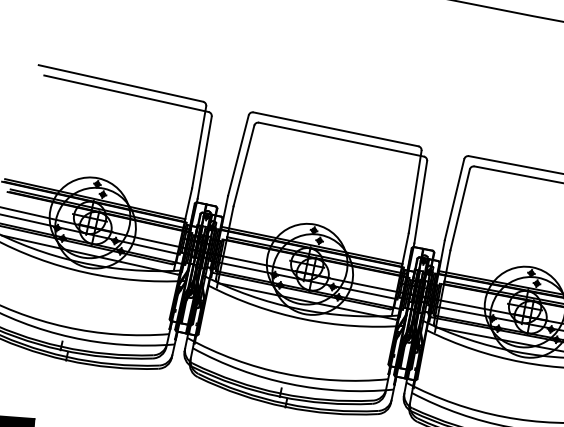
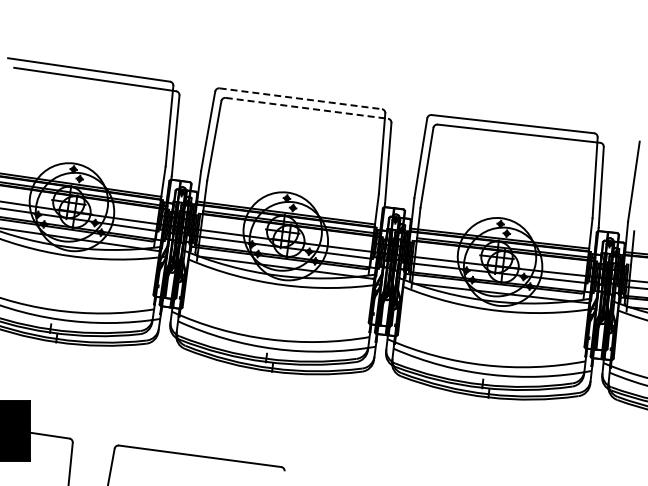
line: (335, 129) -> (300, 98), solid -> dashed
line: (341, 139) -> (306, 108), solid -> dashed

